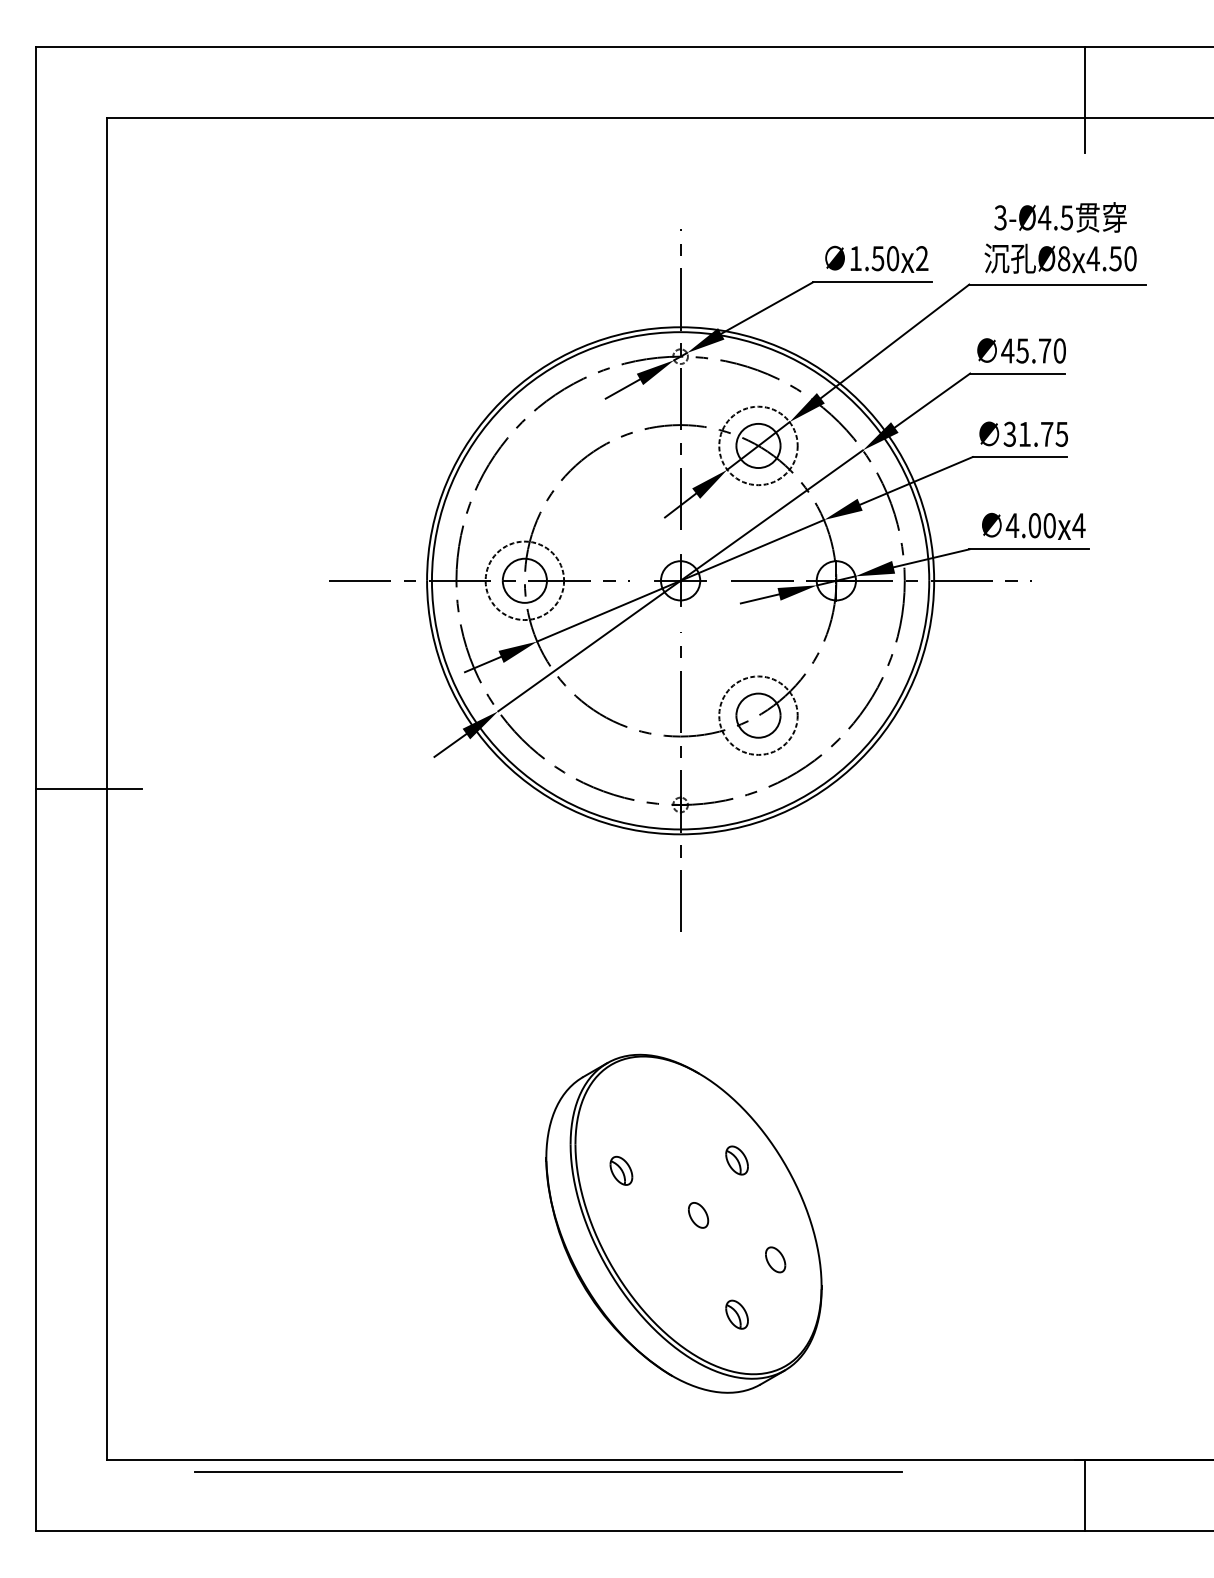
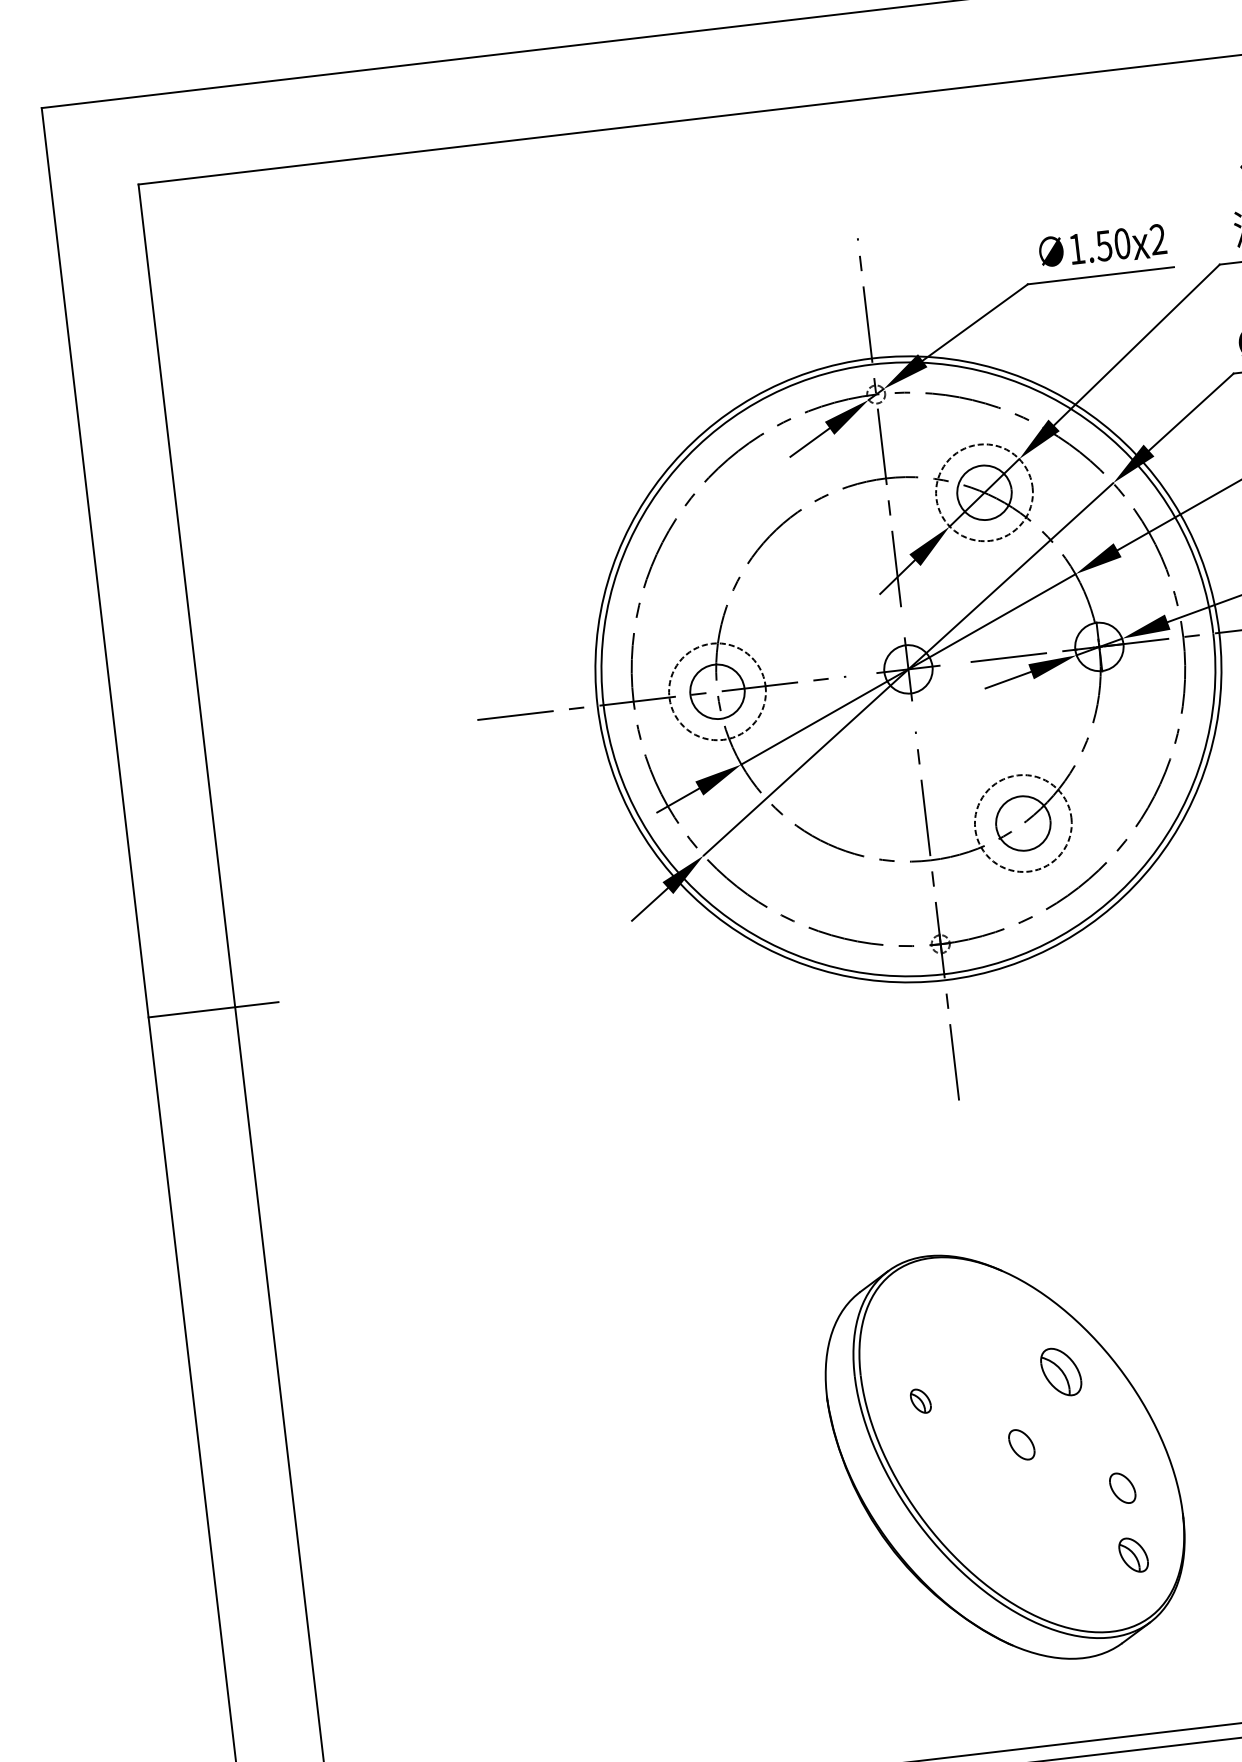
part: (736, 1160) -> (1060, 1372), size x1.4
part: (621, 1170) -> (920, 1400), size x0.7
part: (736, 1314) -> (1132, 1554), moved

